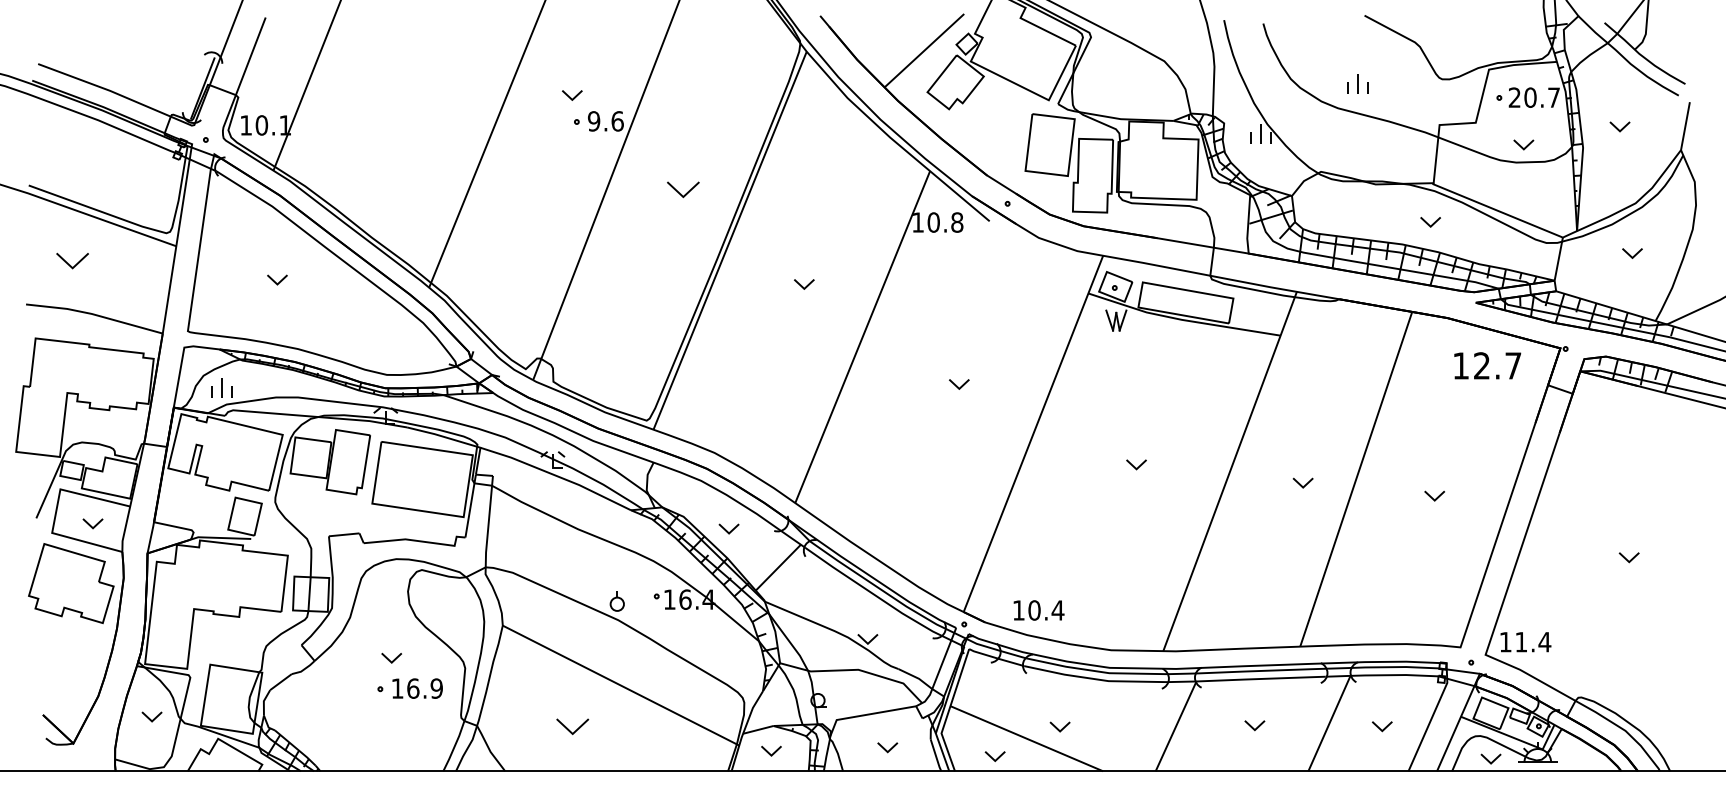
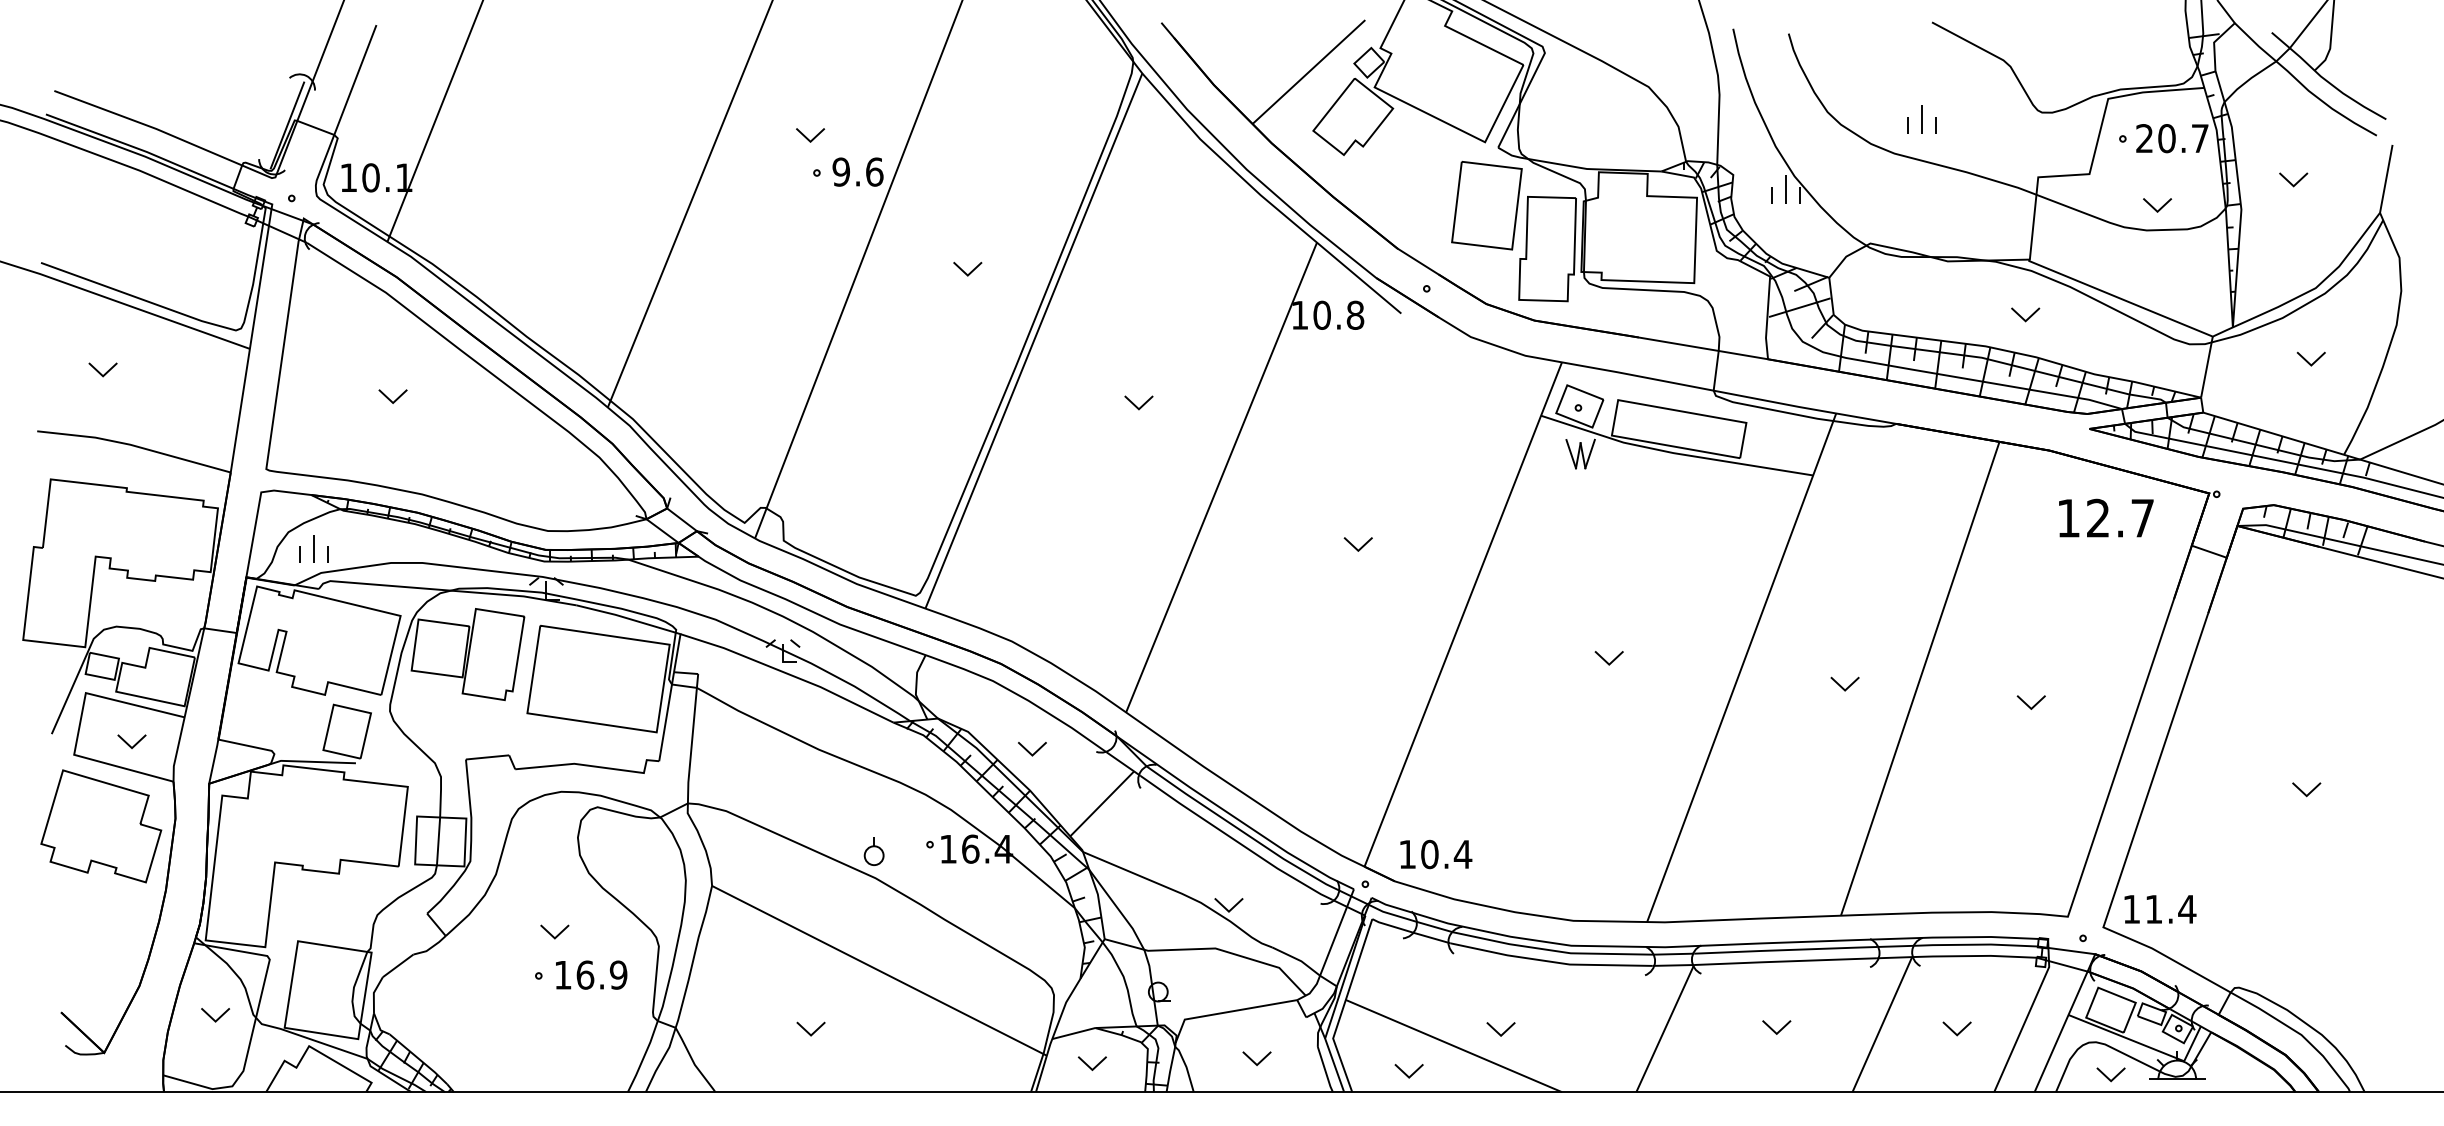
part: (683, 190) -> (967, 269), size x0.62
part: (72, 260) -> (102, 369), size x0.62
text: (1039, 610) -> (1436, 854), moved
part: (572, 726) -> (810, 1028), size x0.62

